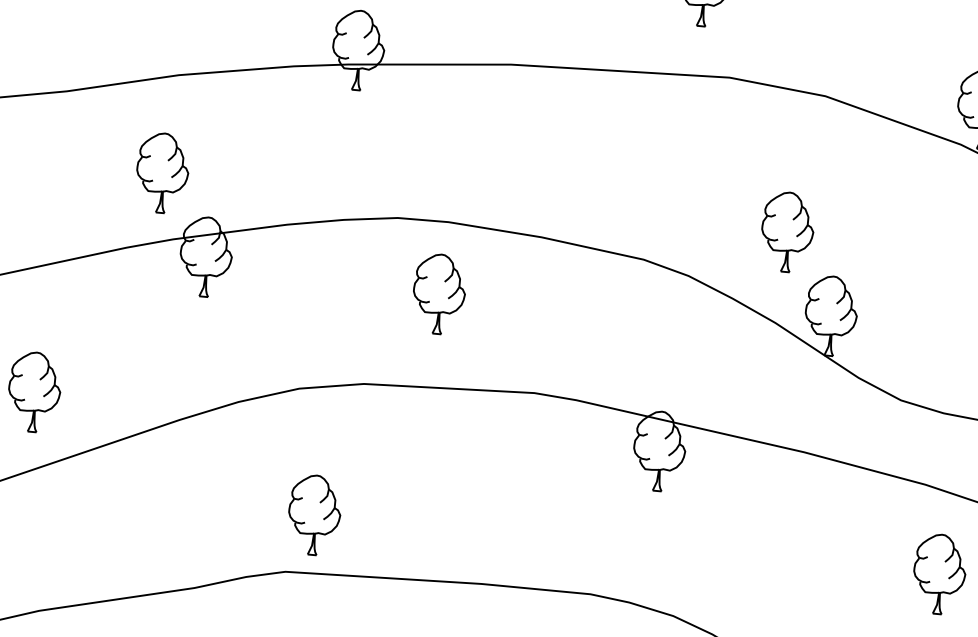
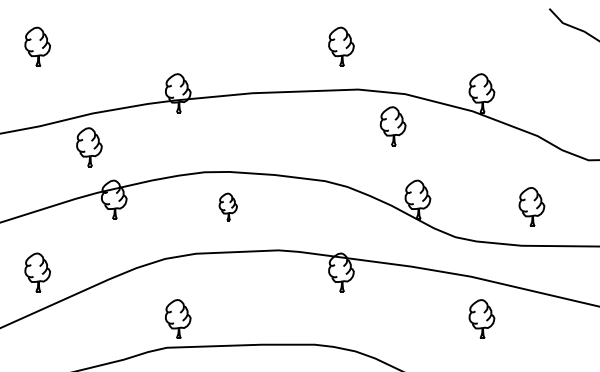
part: (162, 173) -> (89, 147), moved
part: (786, 232) -> (392, 126), moved
part: (439, 293) -> (228, 206), size x0.7

